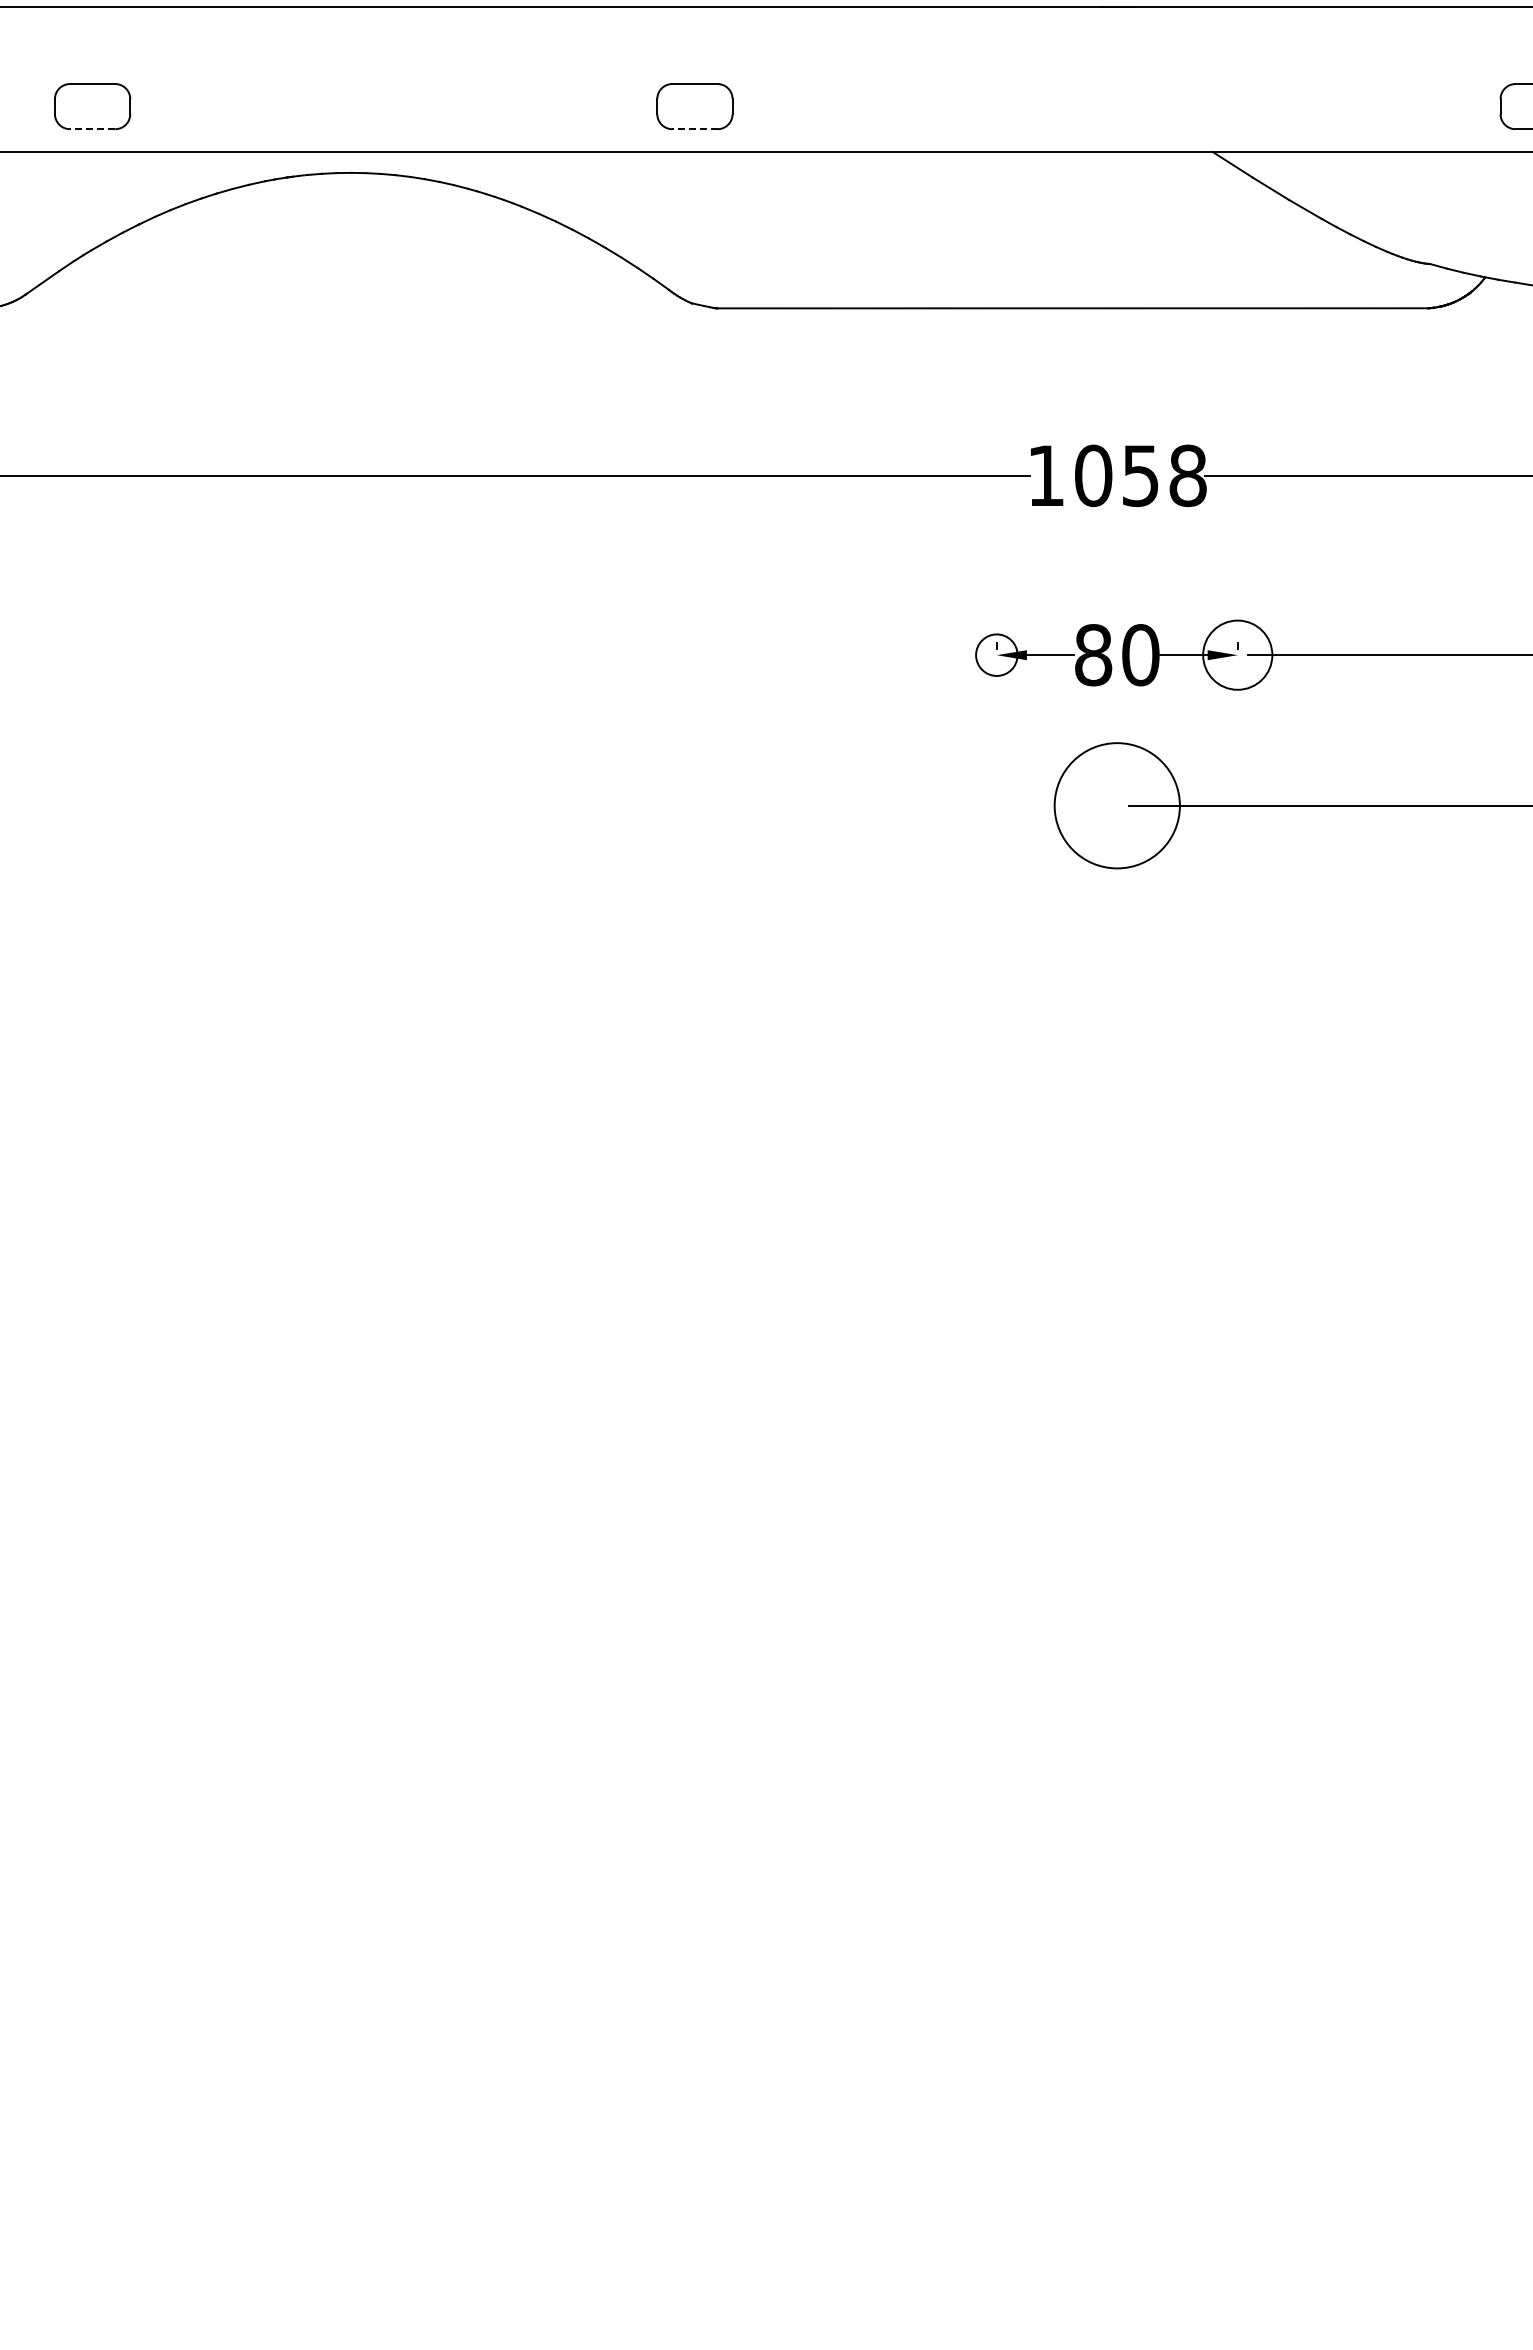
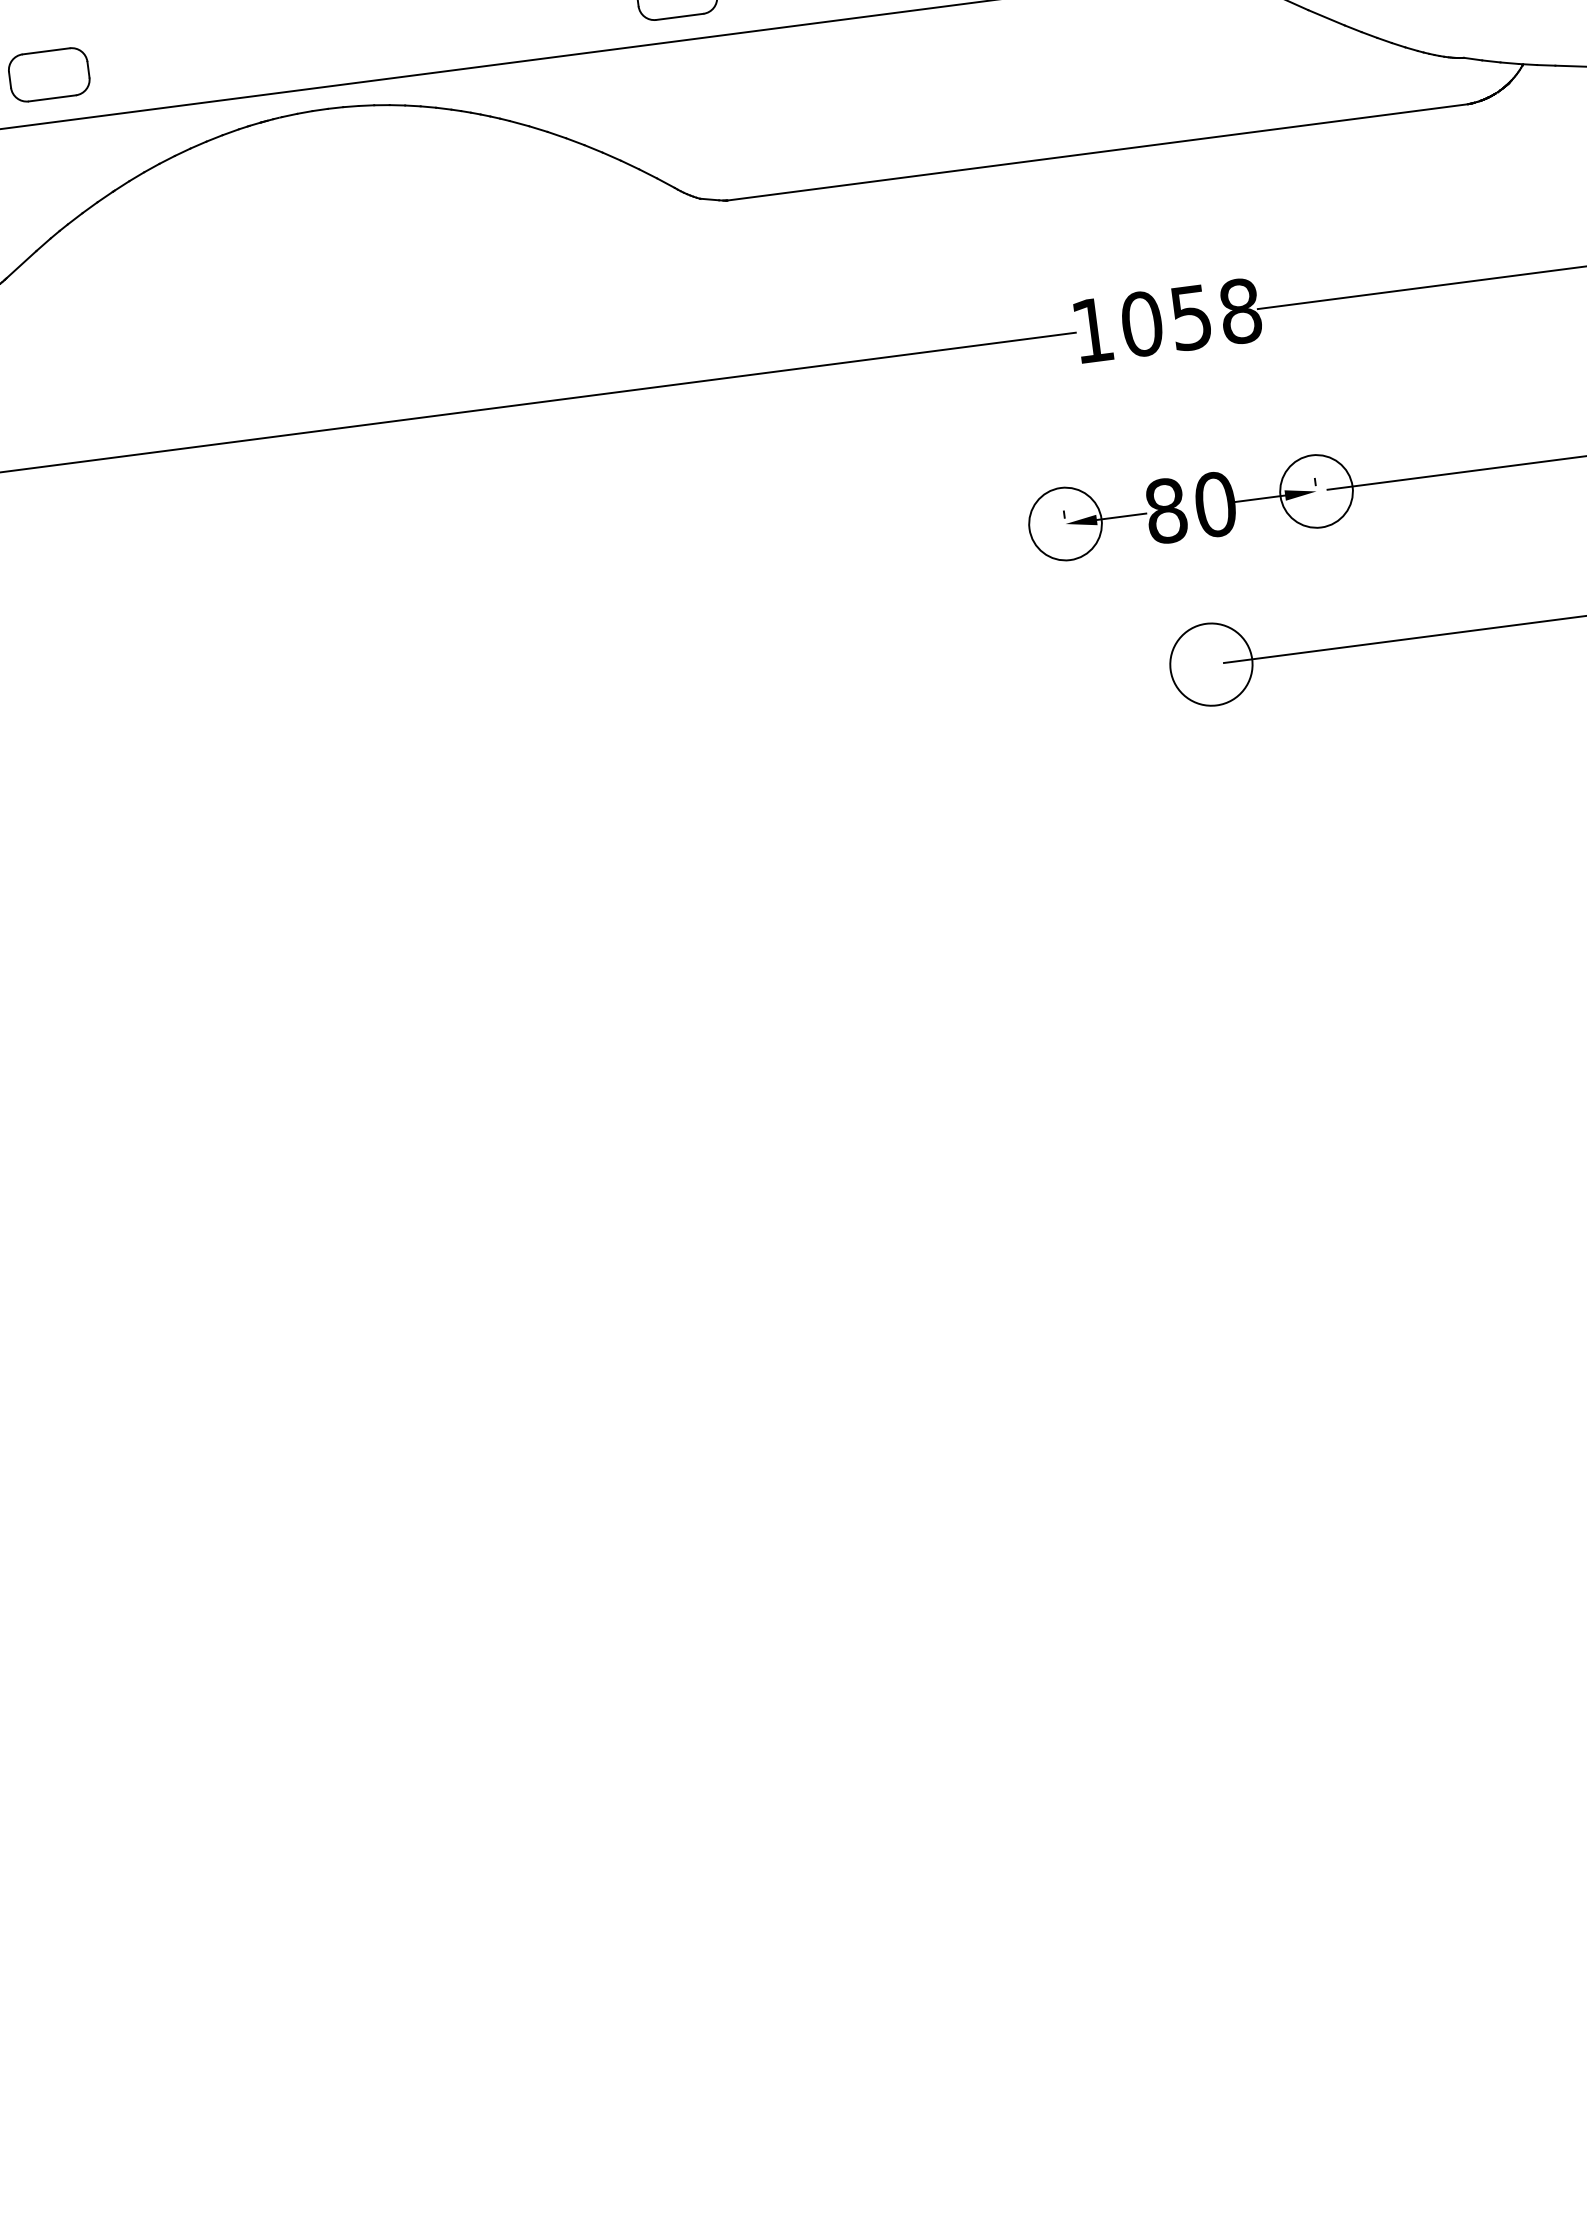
line: (92, 129) -> (52, 98), dashed -> solid
line: (694, 129) -> (679, 17), dashed -> solid
circle: (996, 654) -> (1065, 523), size x1.67
circle: (1117, 805) -> (1211, 664), size x0.62

